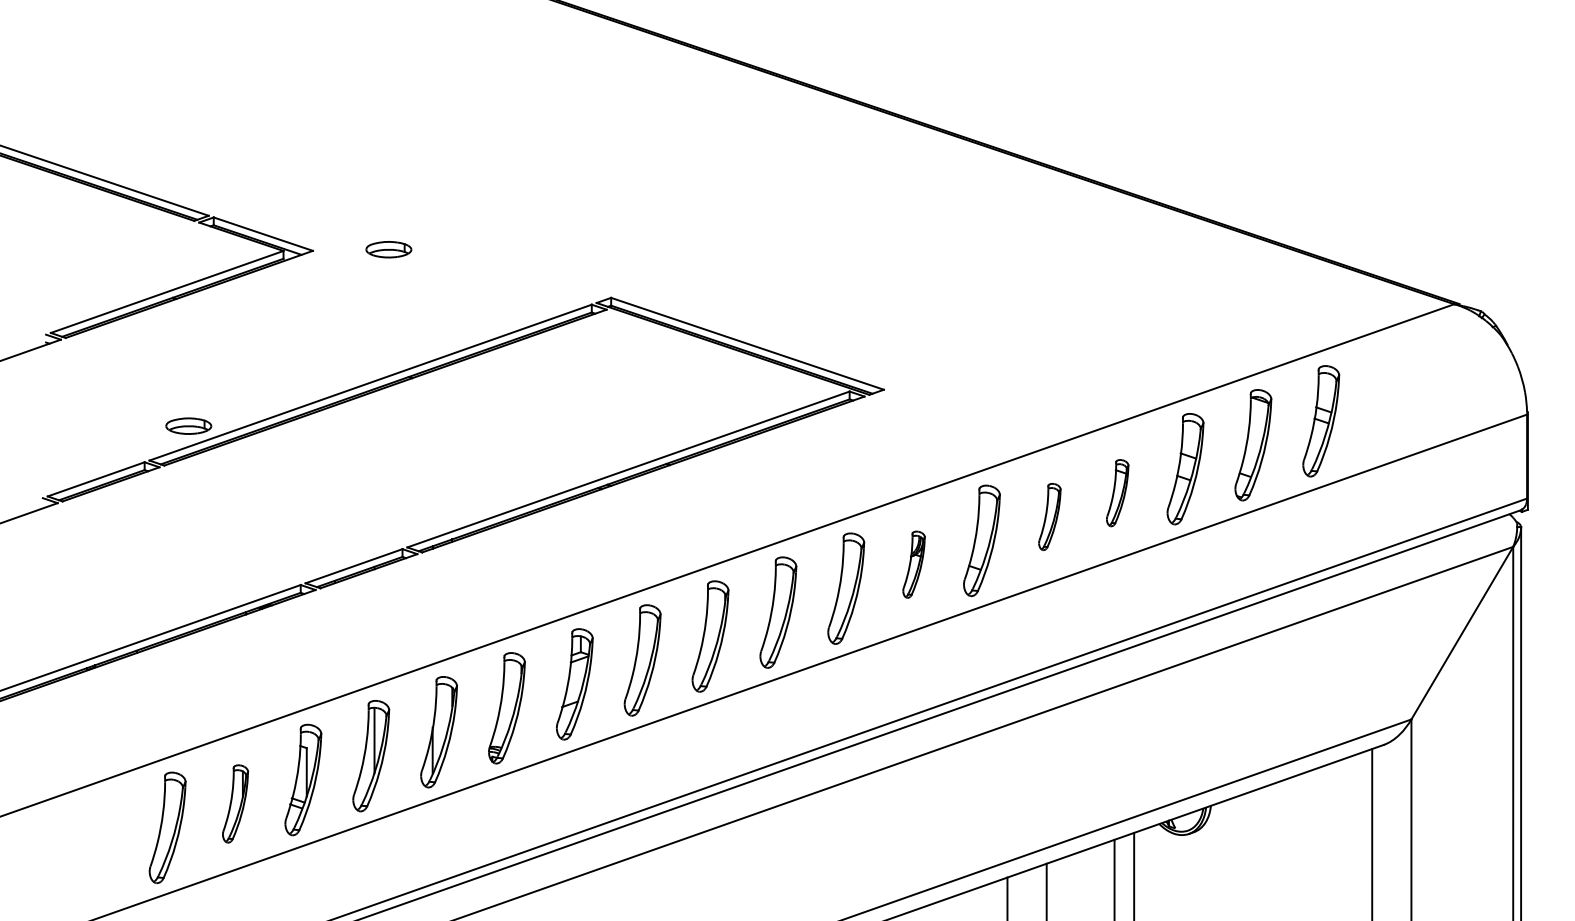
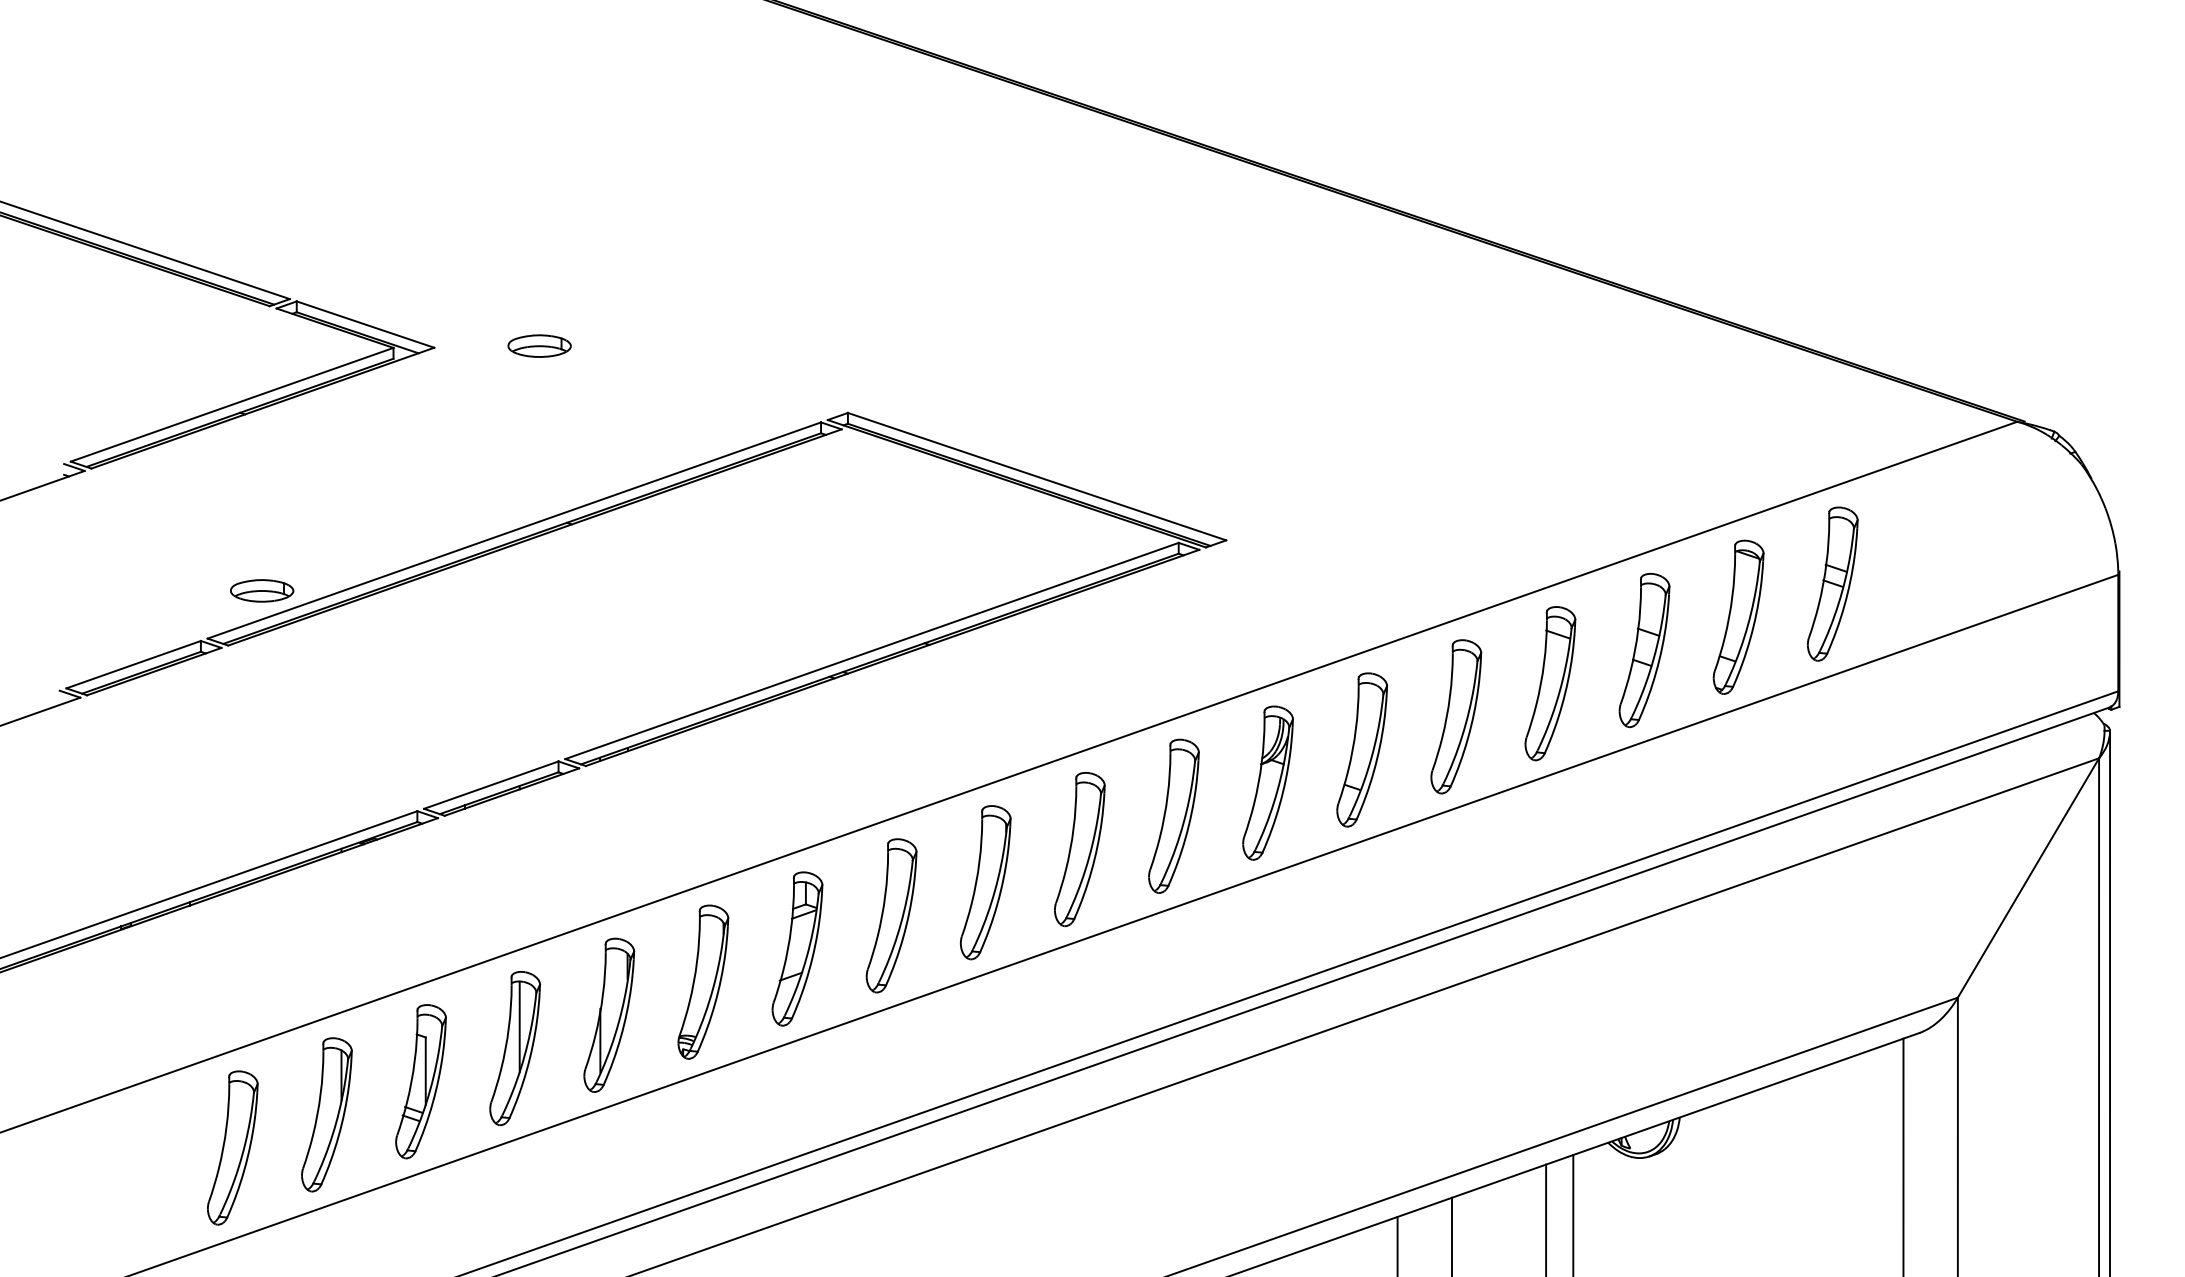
part: (1117, 492) -> (1550, 683), size x1.67
part: (1049, 516) -> (1456, 716), size x1.67
part: (913, 564) -> (1267, 782), size x1.67
part: (235, 803) -> (326, 1114), size x1.43

